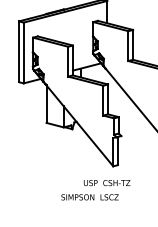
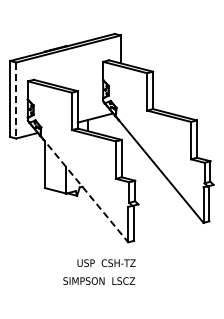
line: (23, 53) -> (16, 101), solid -> dashed
line: (78, 124) -> (84, 189), solid -> dashed
text: (107, 183) -> (106, 263), moved

